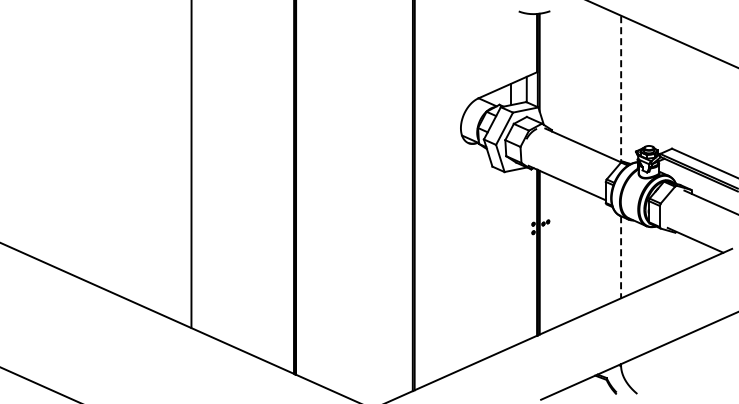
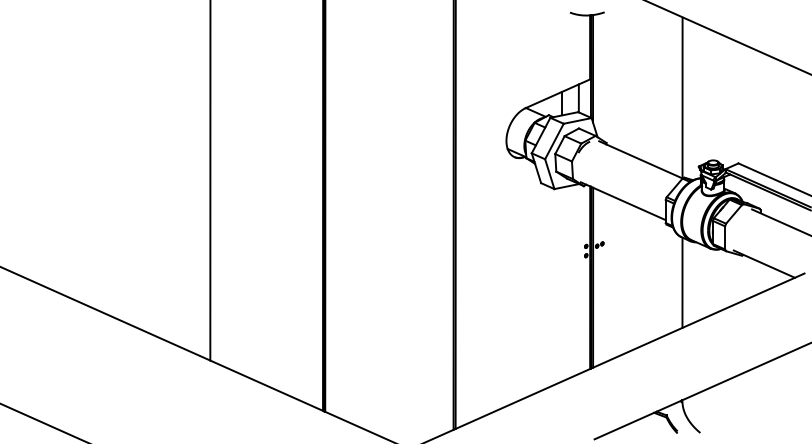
line: (621, 89) -> (682, 98), dashed -> solid
line: (621, 257) -> (682, 282), dashed -> solid

